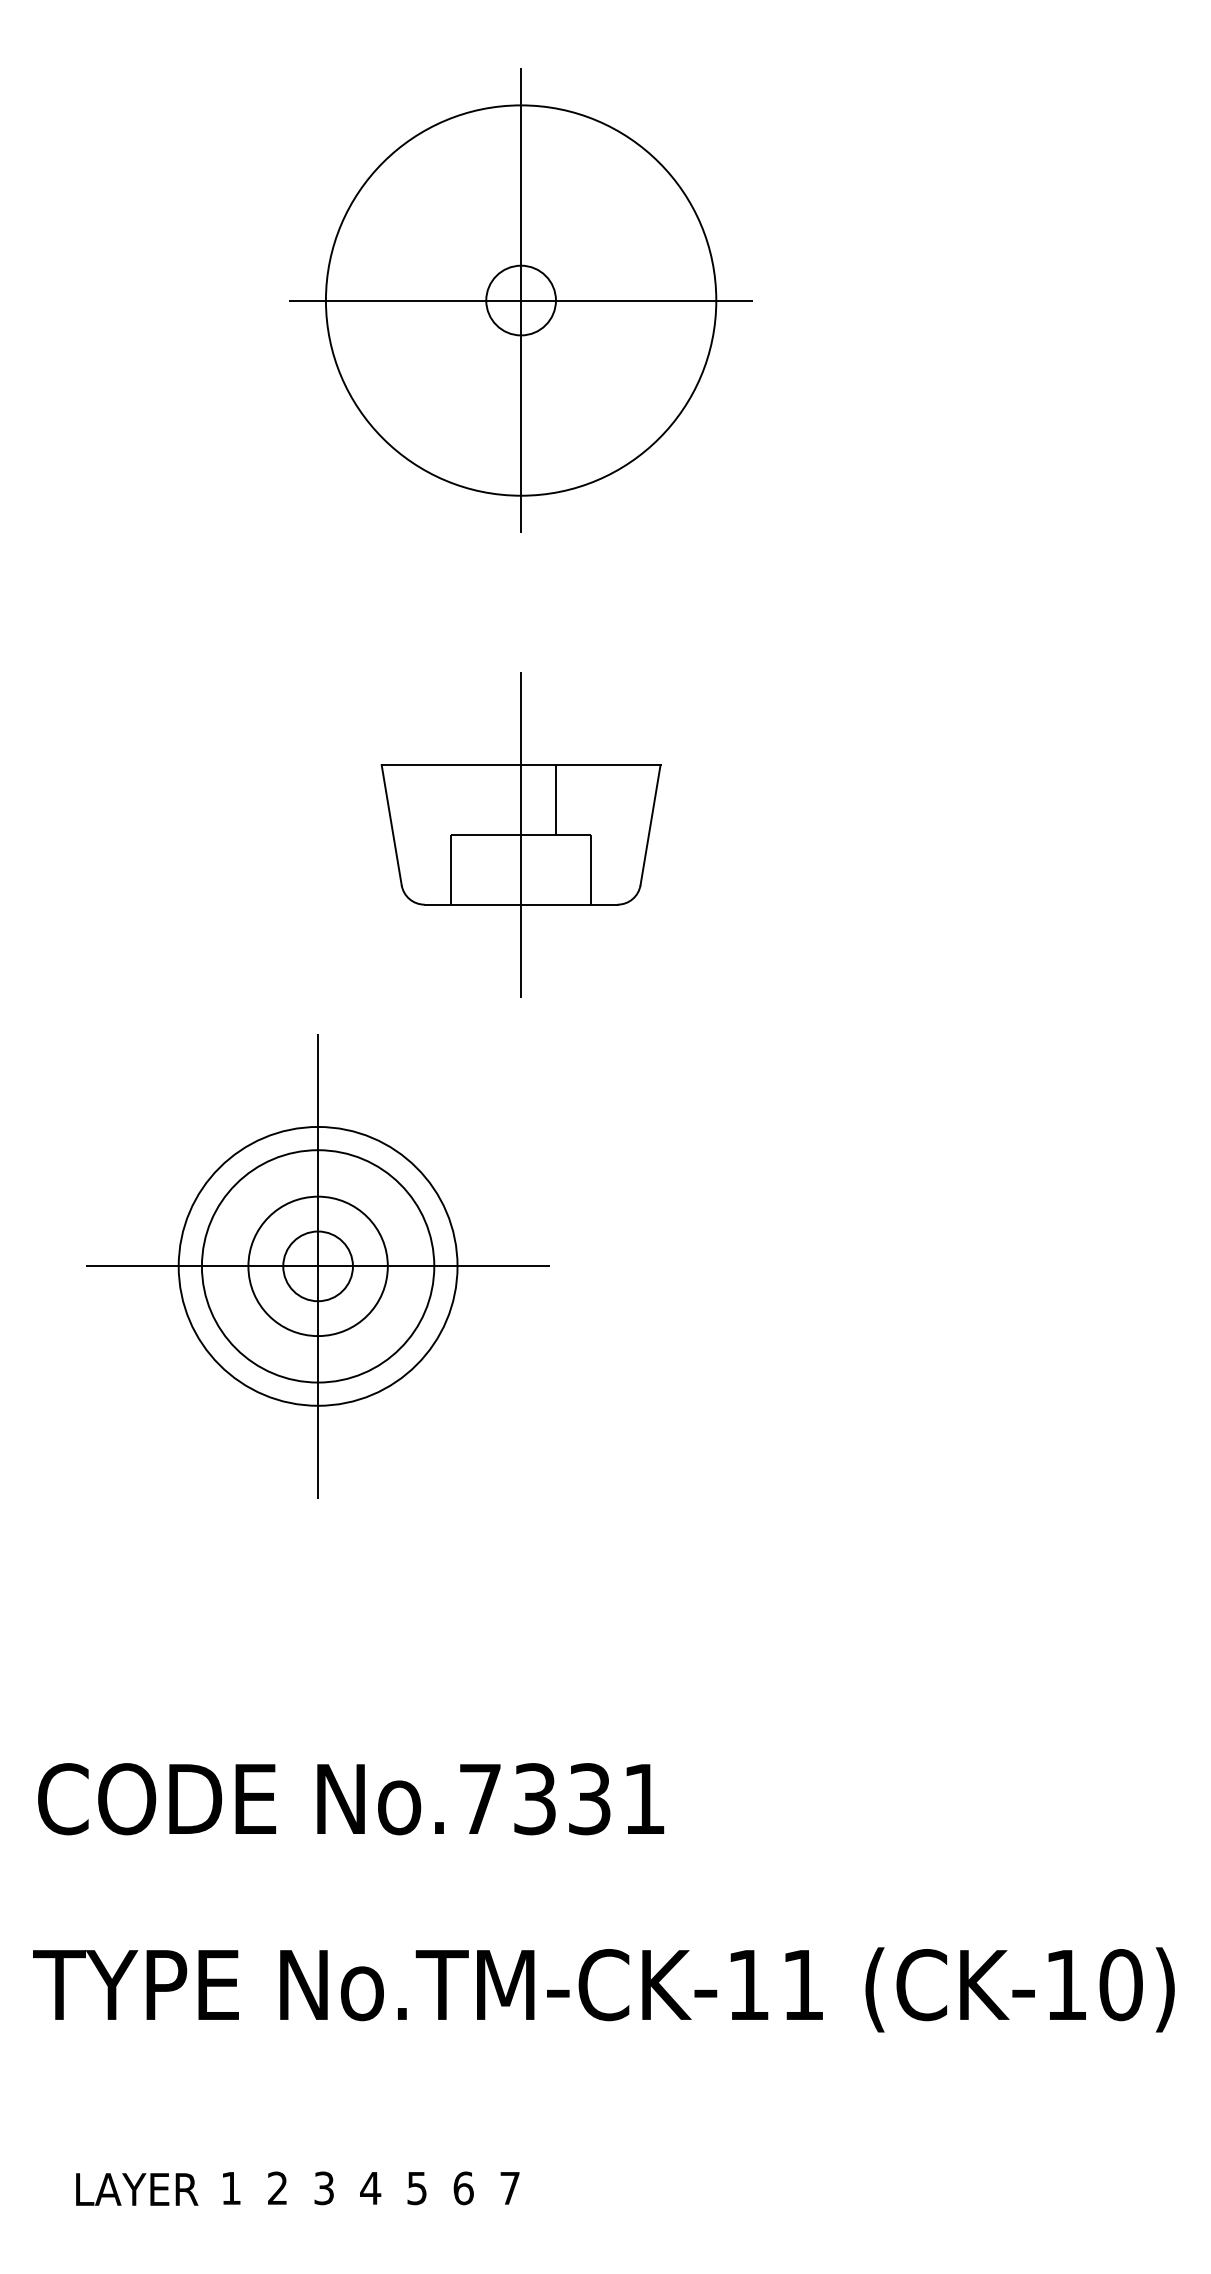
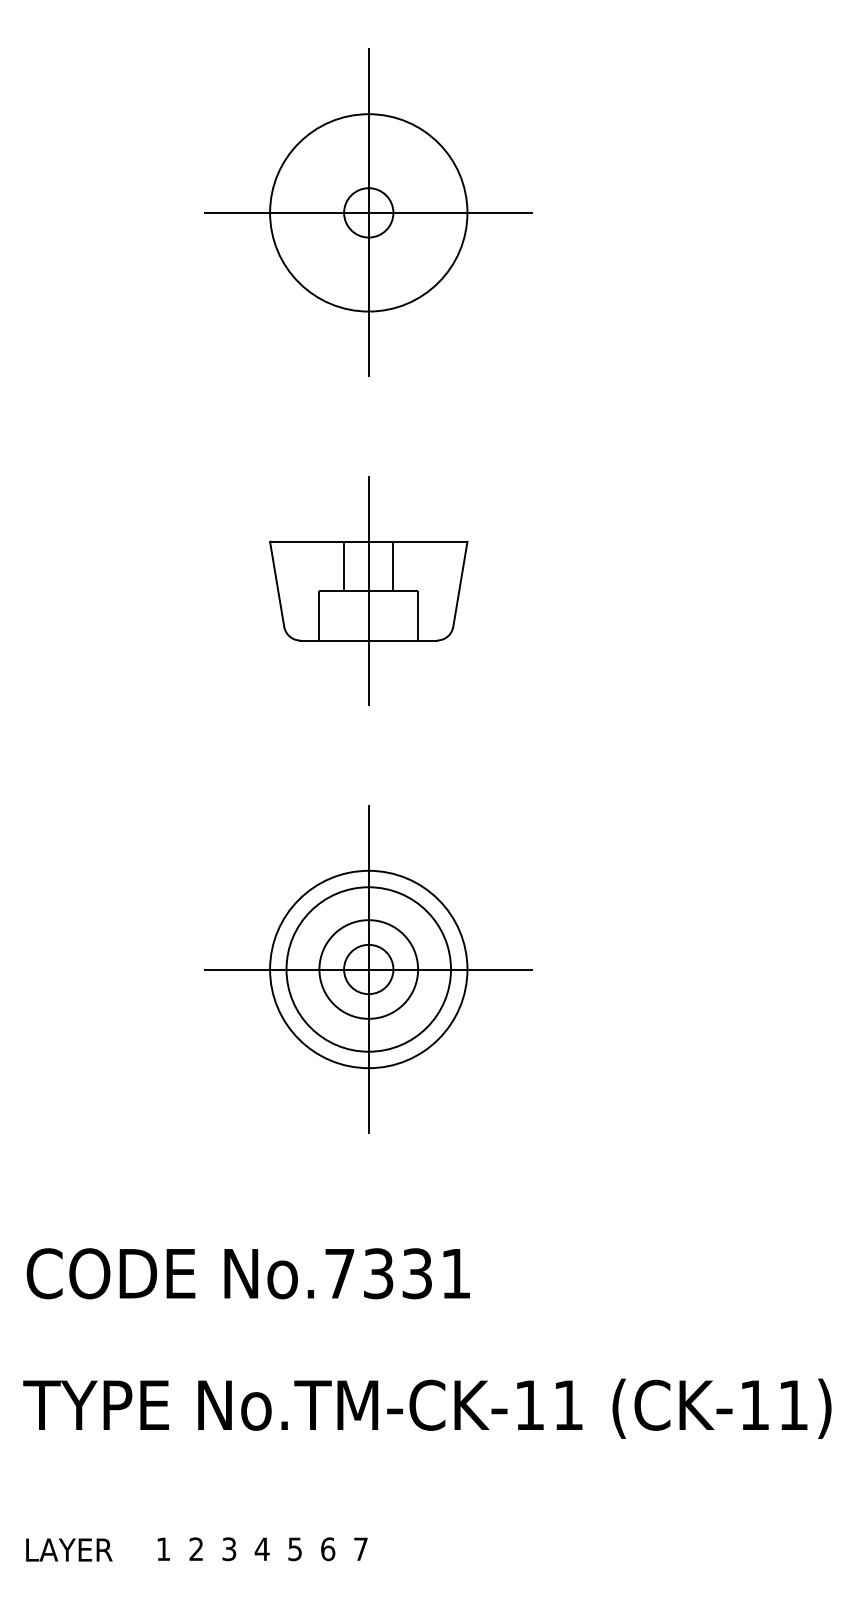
circle: (520, 300) -> (368, 212), size x0.71
line: (486, 799) -> (344, 566), added
part: (317, 1266) -> (368, 969), moved
text: (1120, 1985) -> (793, 1405), (CK-10) -> (CK-11)
text: (137, 2189) -> (69, 1550), moved

